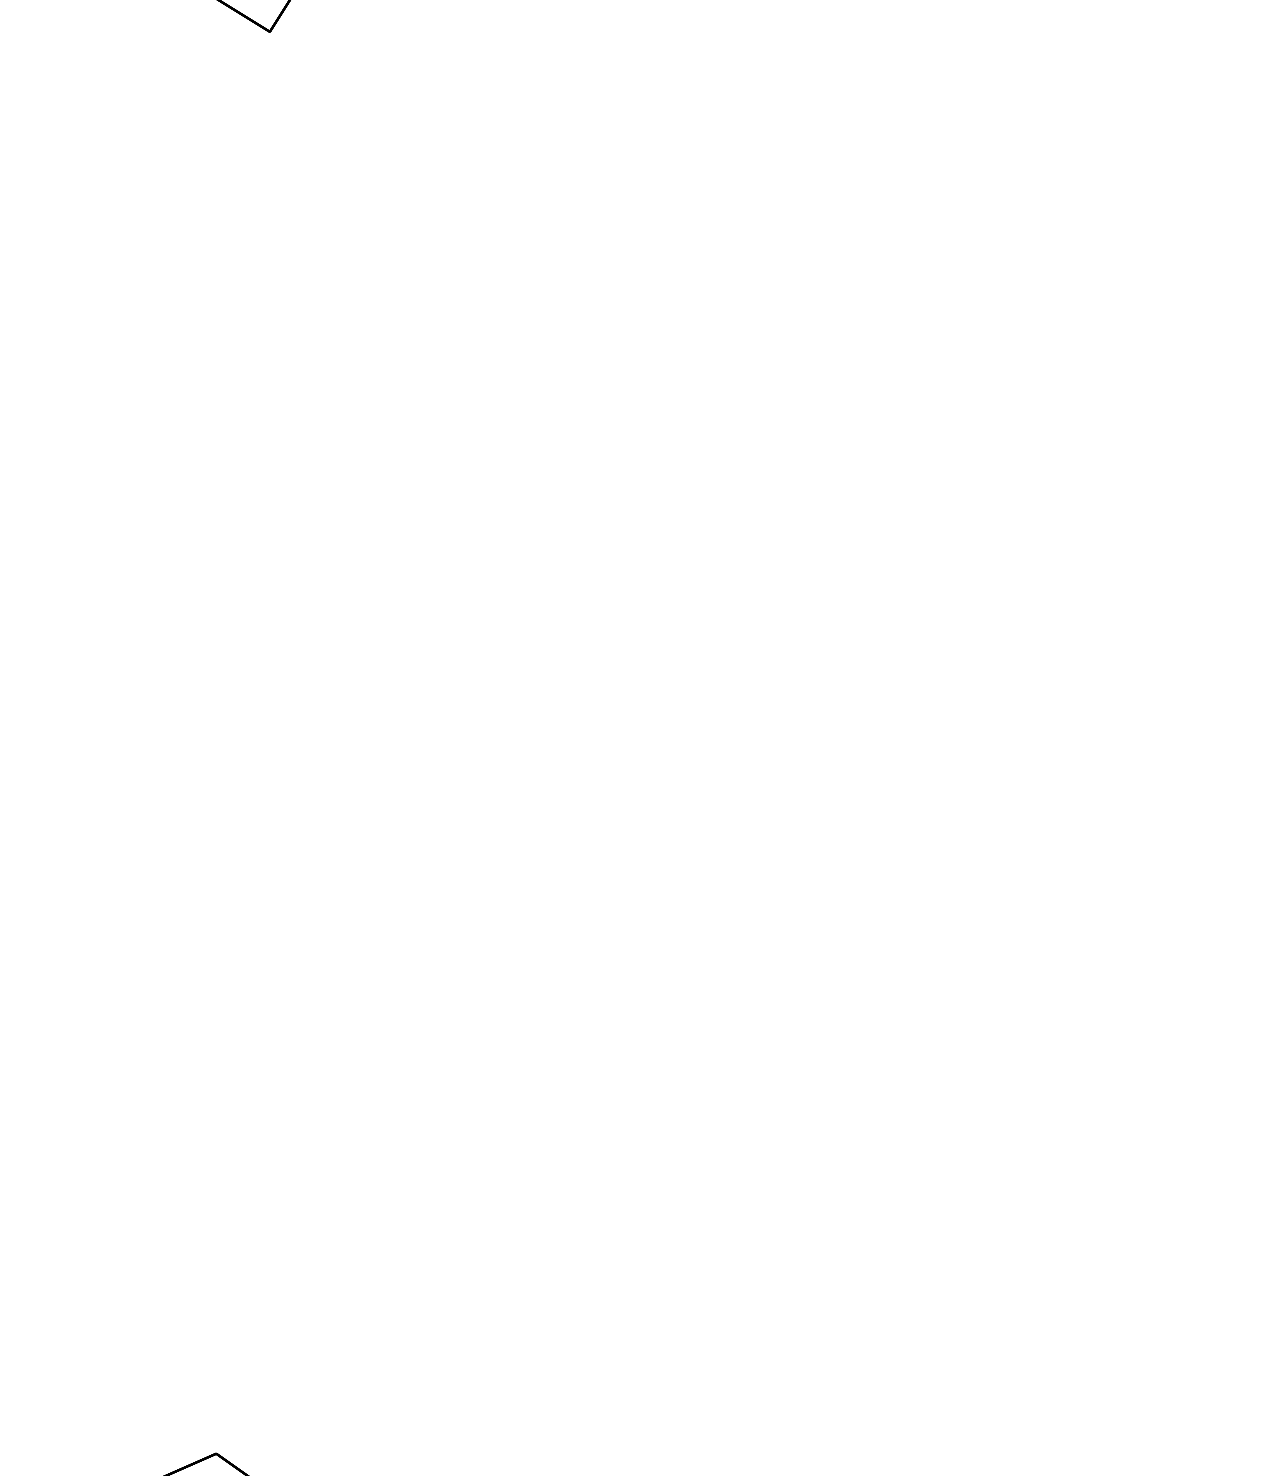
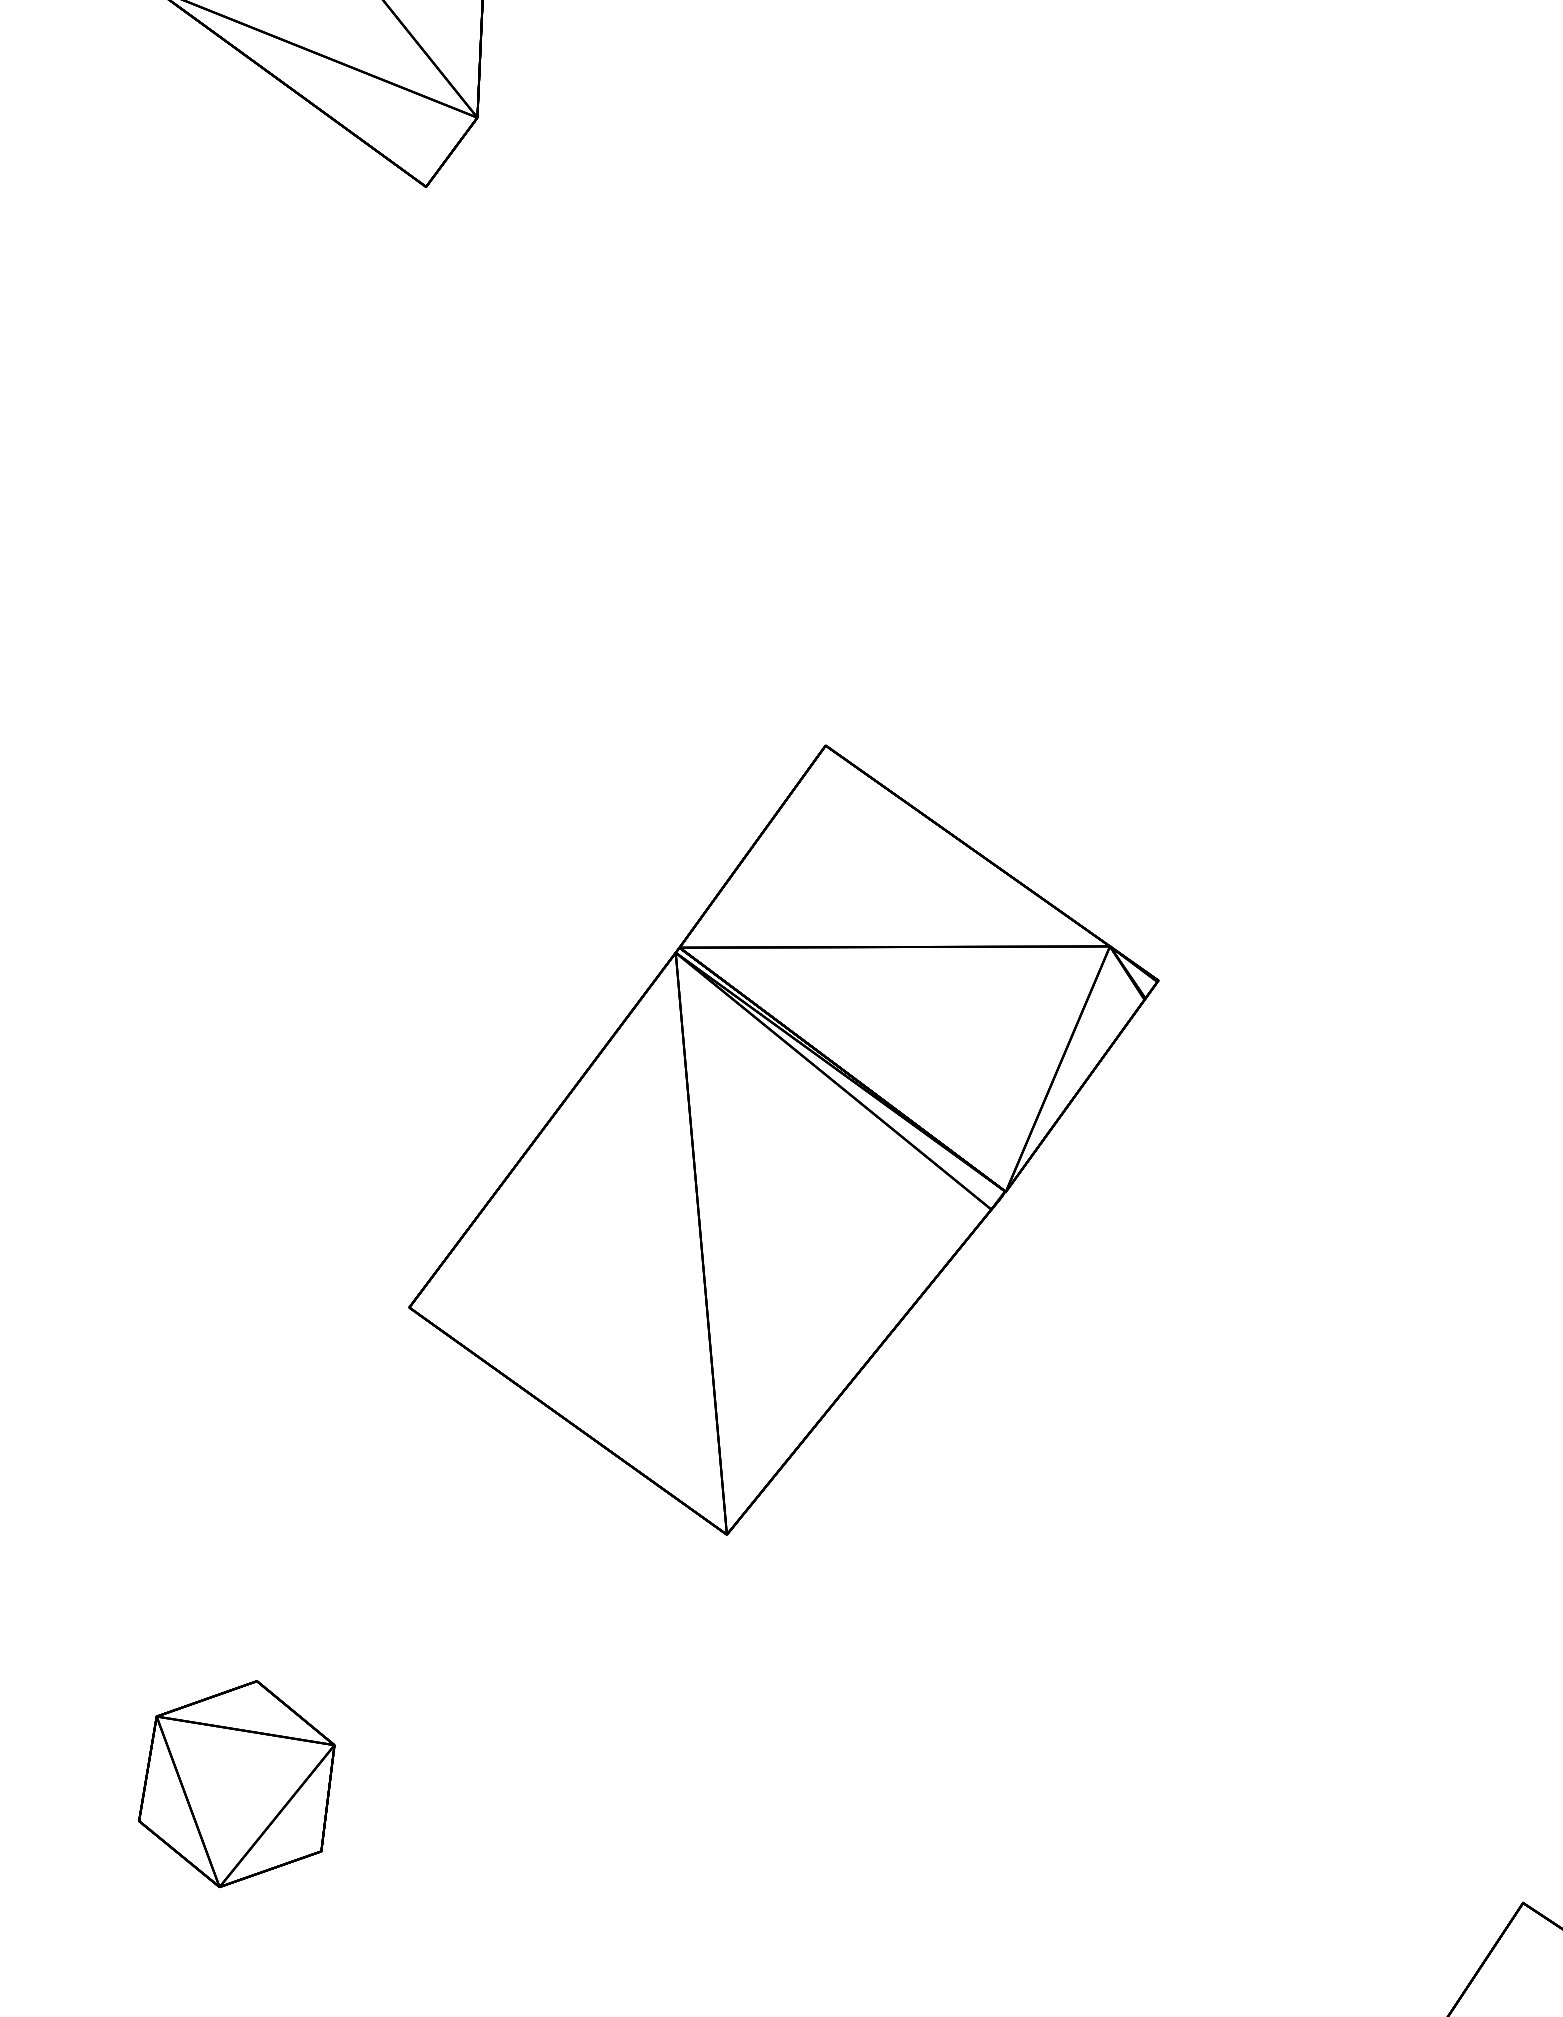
part: (674, 905) -> (783, 1139), added

